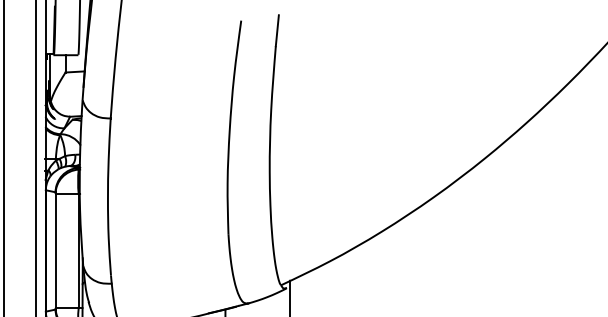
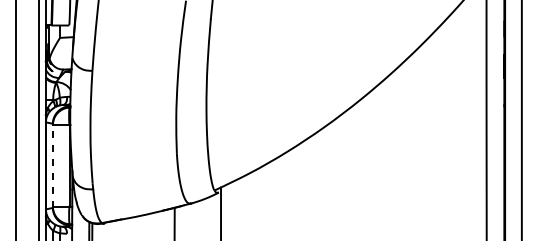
line: (55, 250) -> (52, 165), solid -> dashed

